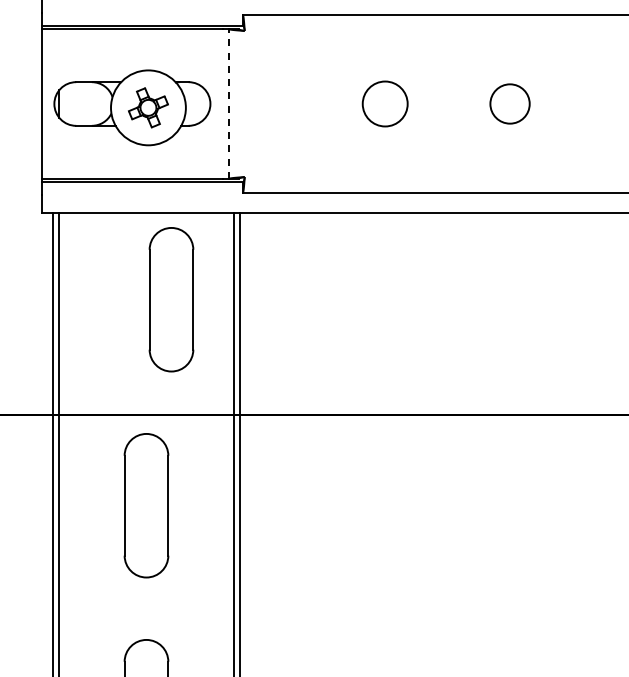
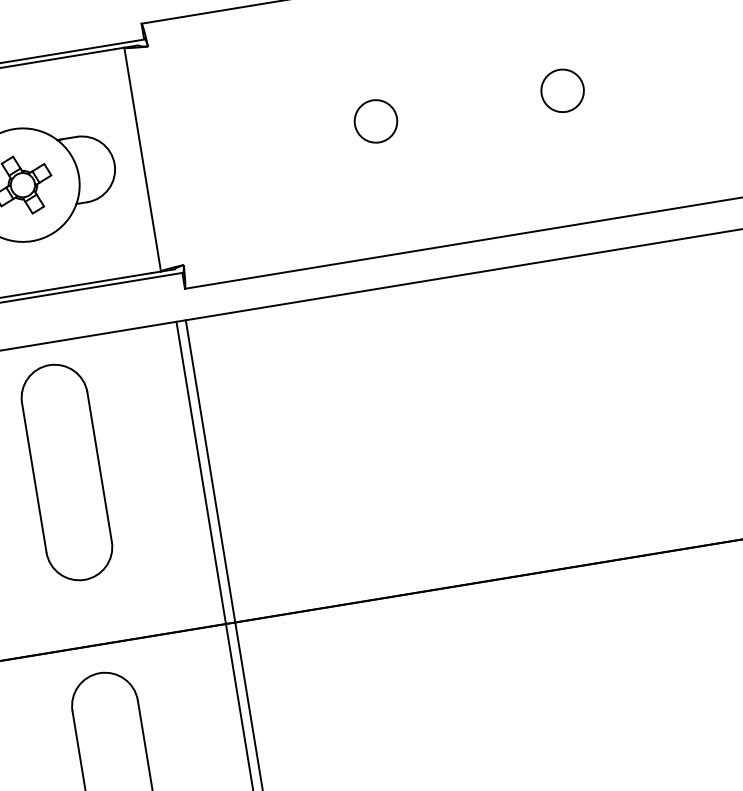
circle: (385, 103) -> (376, 120), size x0.62
circle: (510, 103) -> (563, 89), size x0.71
line: (229, 104) -> (143, 160), dashed -> solid
part: (171, 299) -> (66, 472), moved

